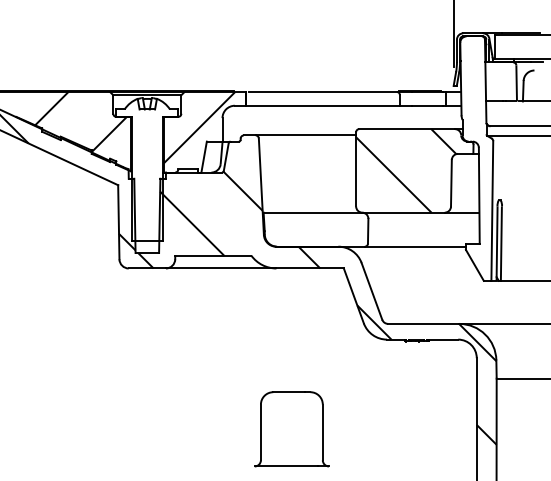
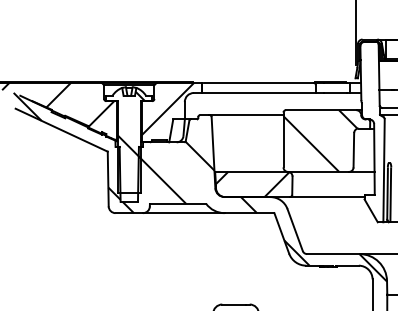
hatch: (149, 149) -> (130, 125), added
hatch: (314, 229) -> (252, 184), added

